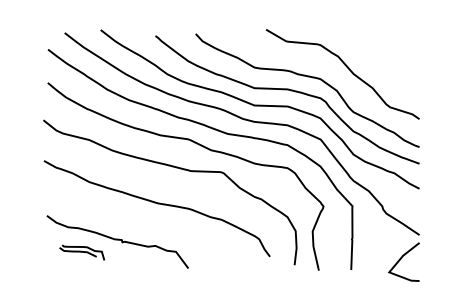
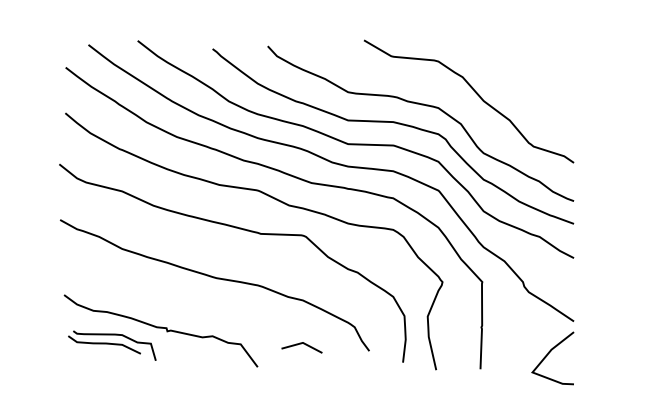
part: (81, 252) -> (111, 345), size x1.43
line: (219, 252) -> (300, 345), added

